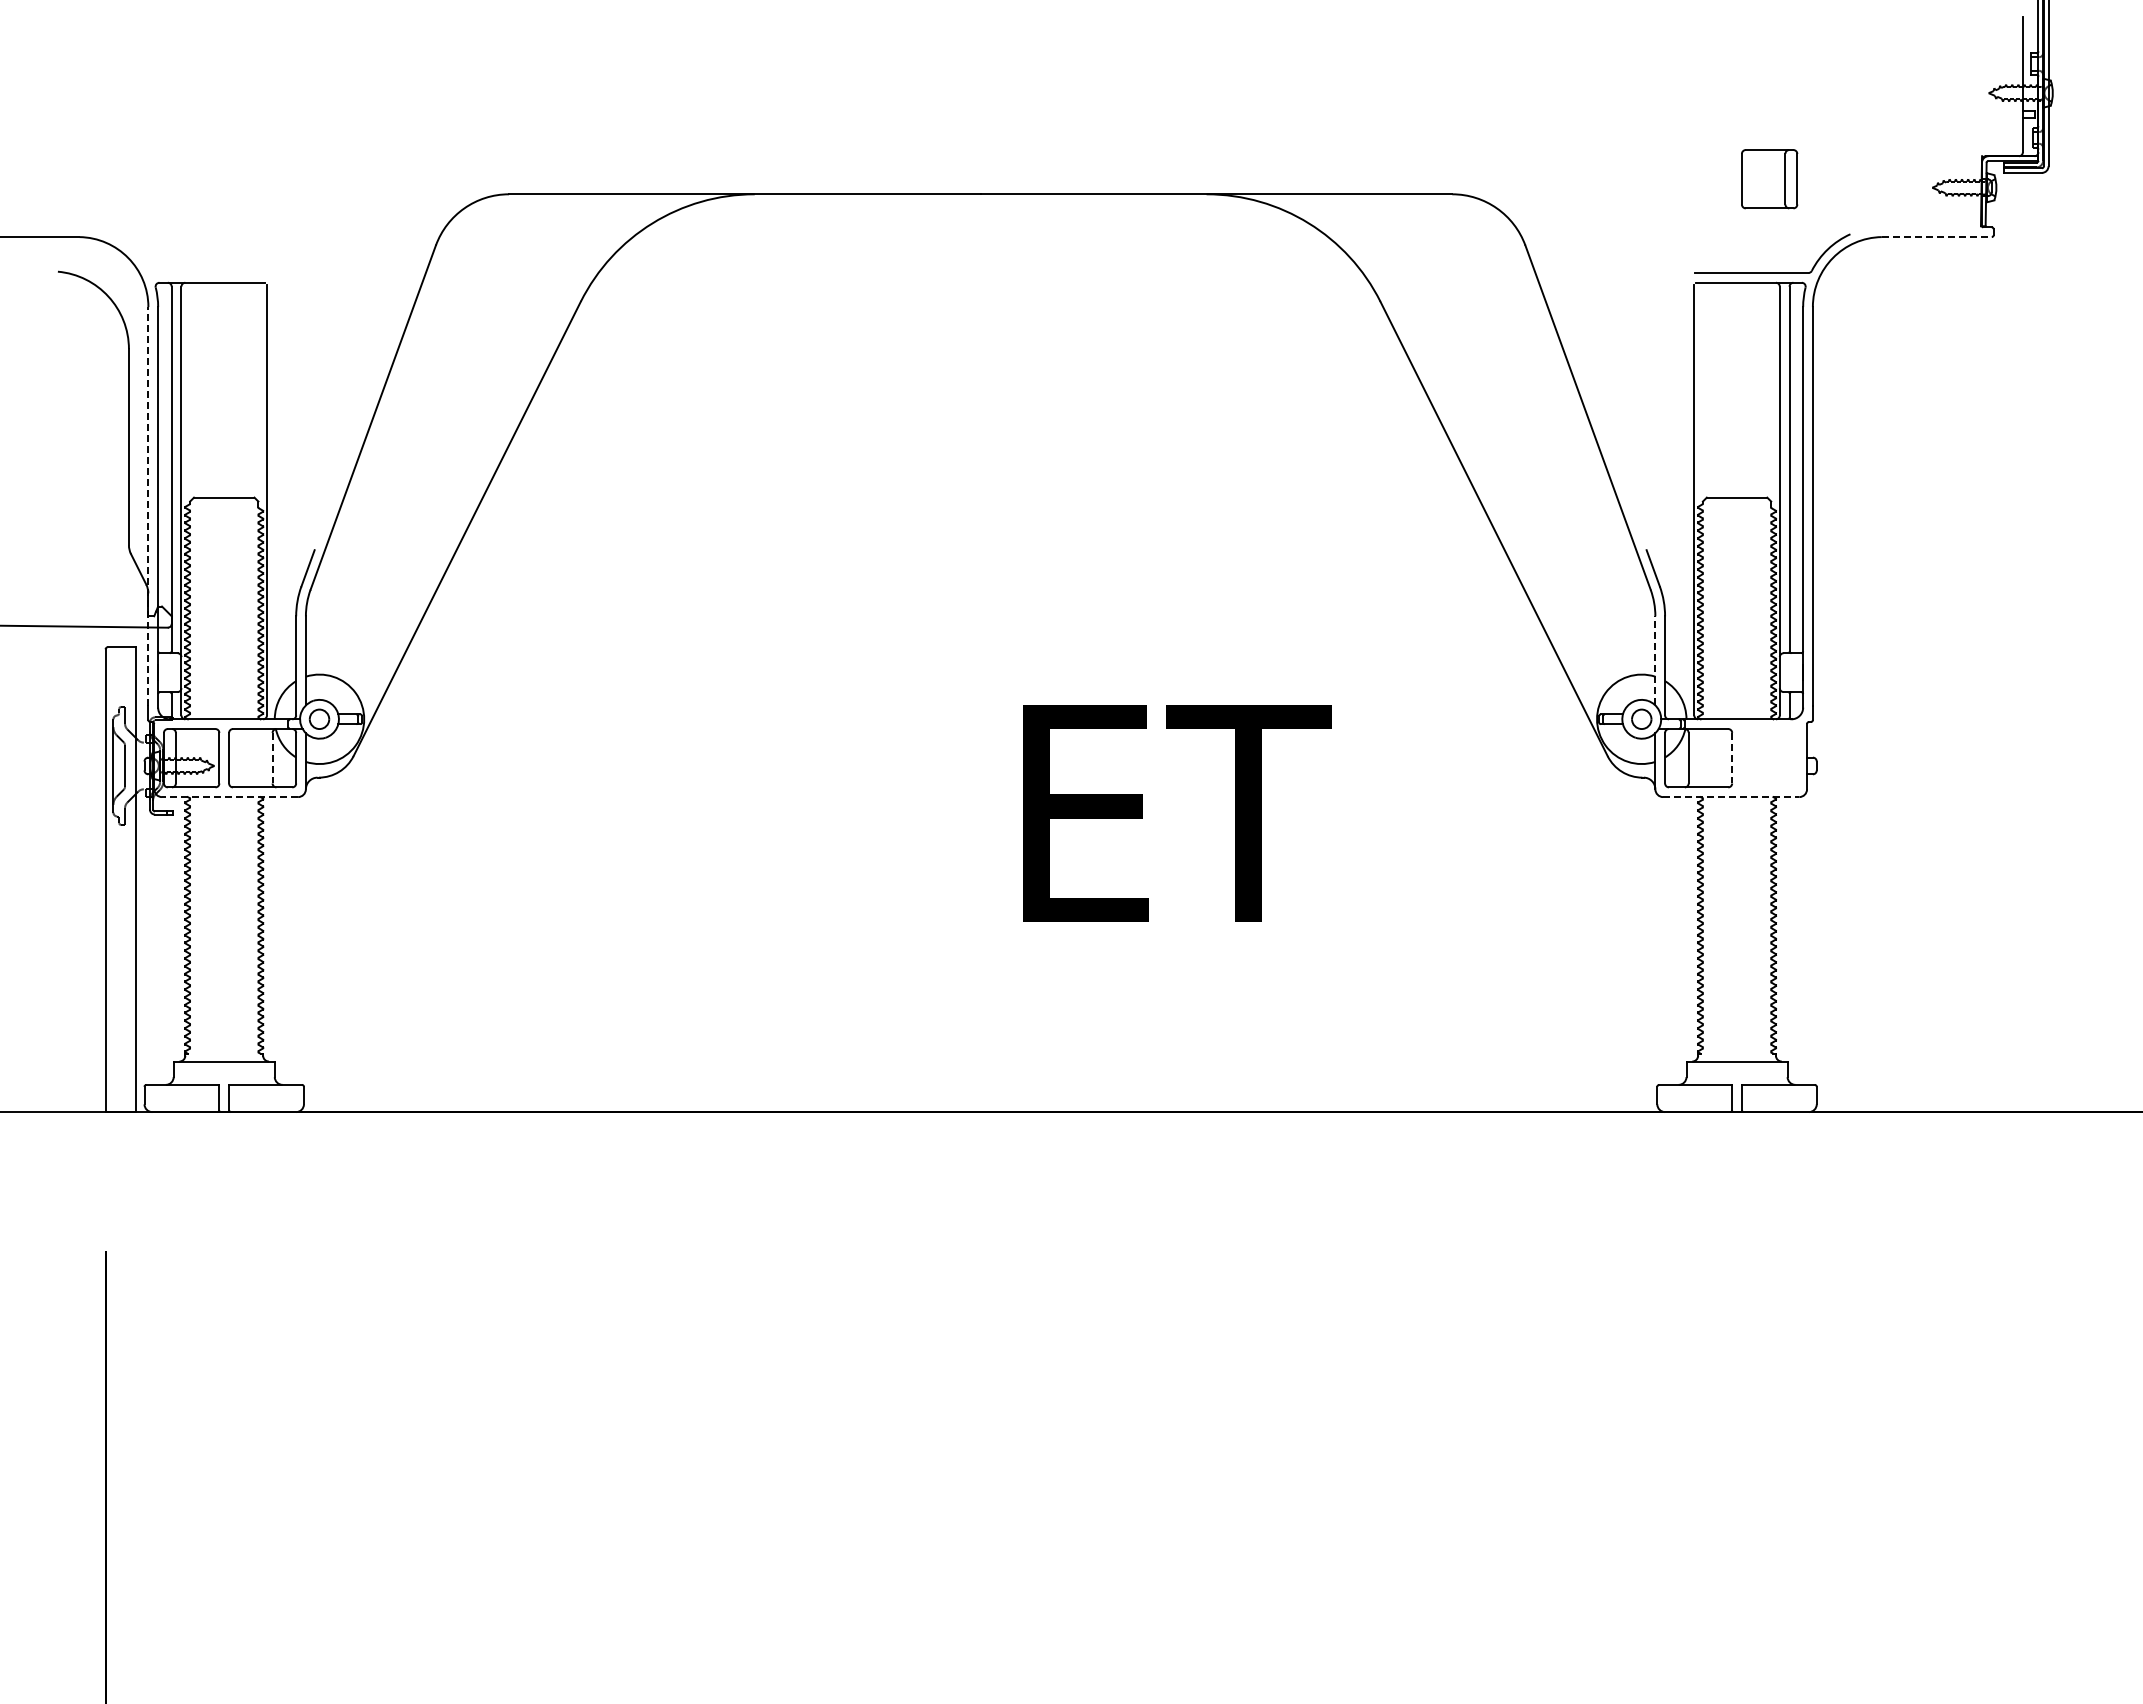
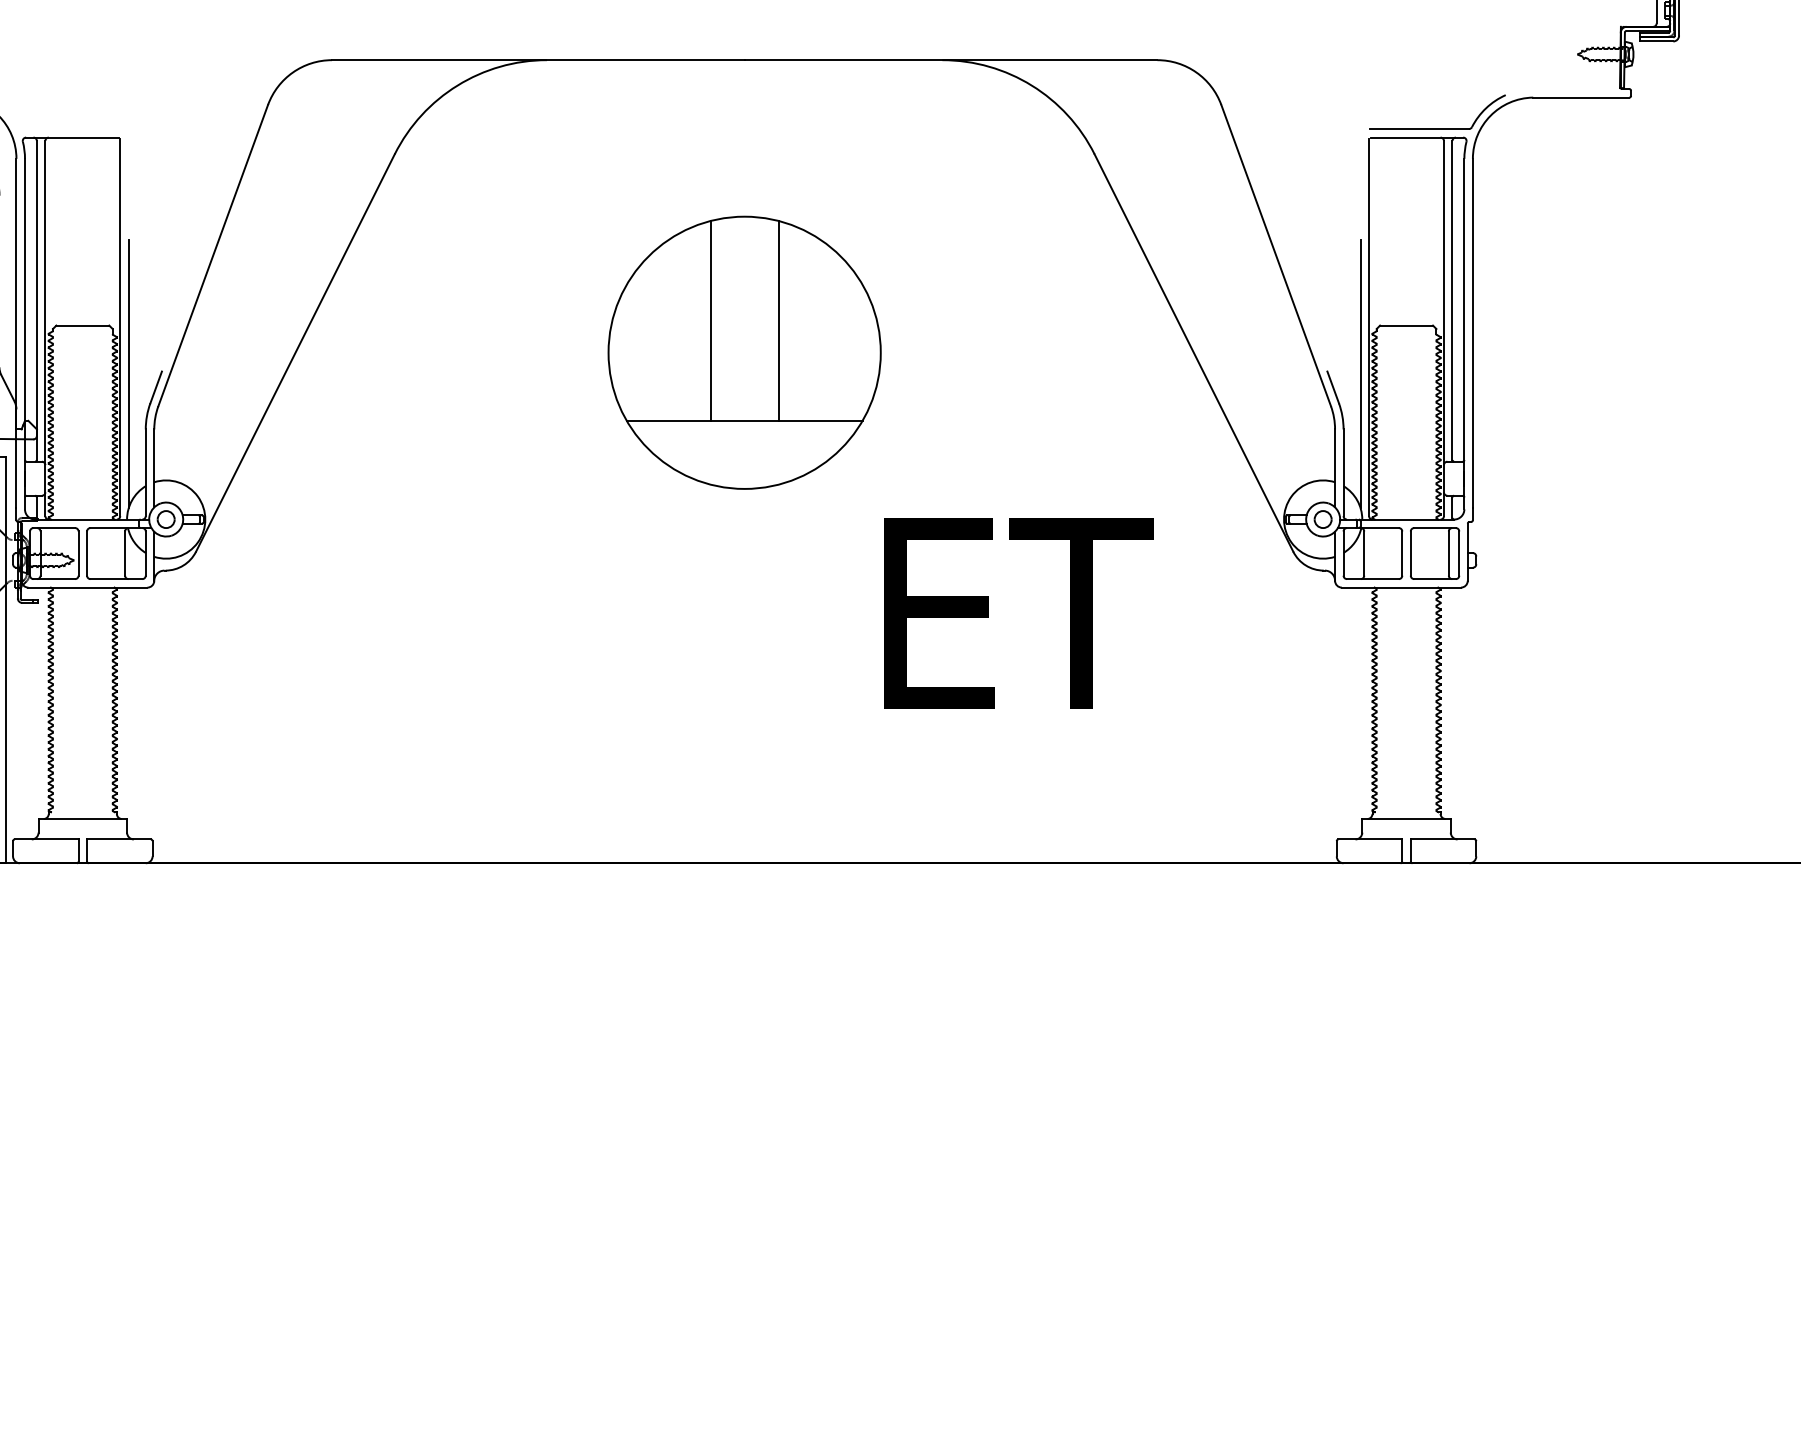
part: (1769, 179) -> (1434, 553), moved
line: (1936, 237) -> (1581, 97), dashed -> solid
line: (148, 506) -> (16, 333), dashed -> solid
part: (980, 528) -> (744, 352), added
line: (276, 553) -> (128, 374), added
line: (1684, 553) -> (1360, 374), added
line: (1655, 660) -> (1335, 468), dashed -> solid
line: (272, 758) -> (125, 553), dashed -> solid
line: (1732, 758) -> (1402, 553), dashed -> solid
line: (229, 797) -> (87, 587), dashed -> solid
line: (1731, 797) -> (1401, 587), dashed -> solid
text: (1177, 813) -> (1019, 613), moved

